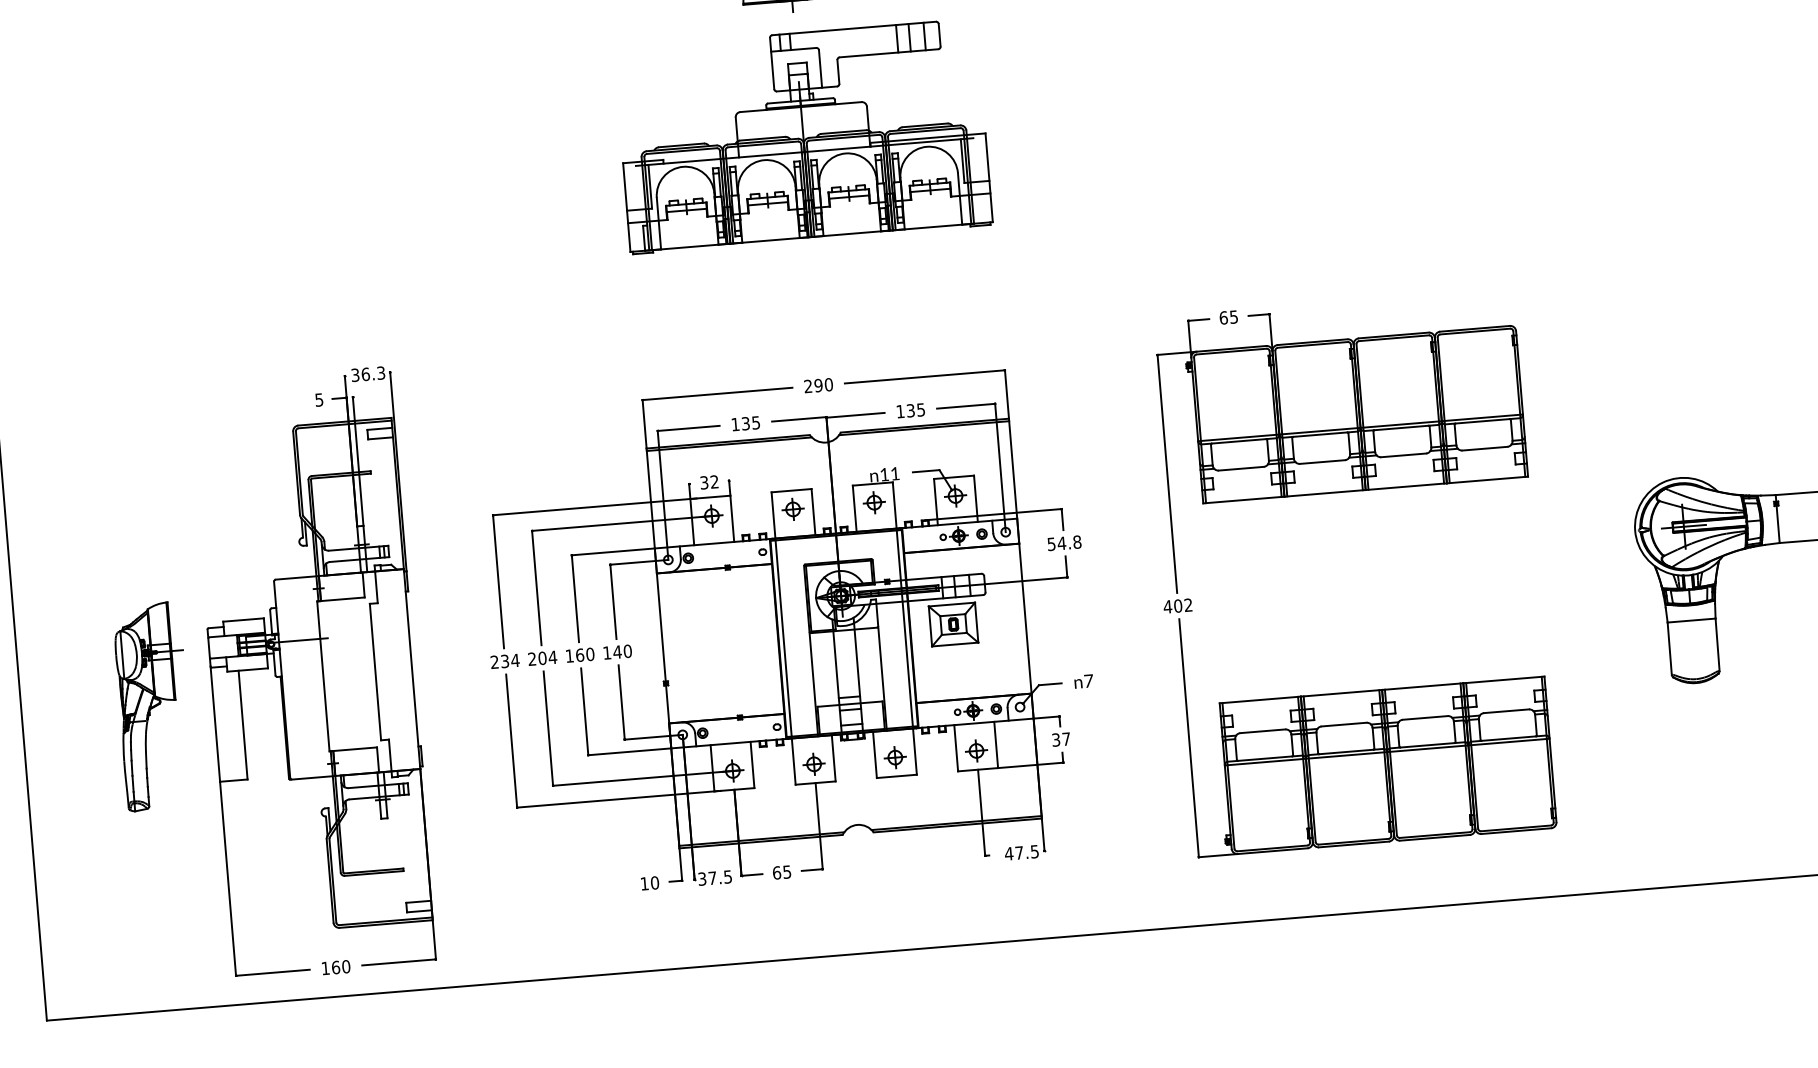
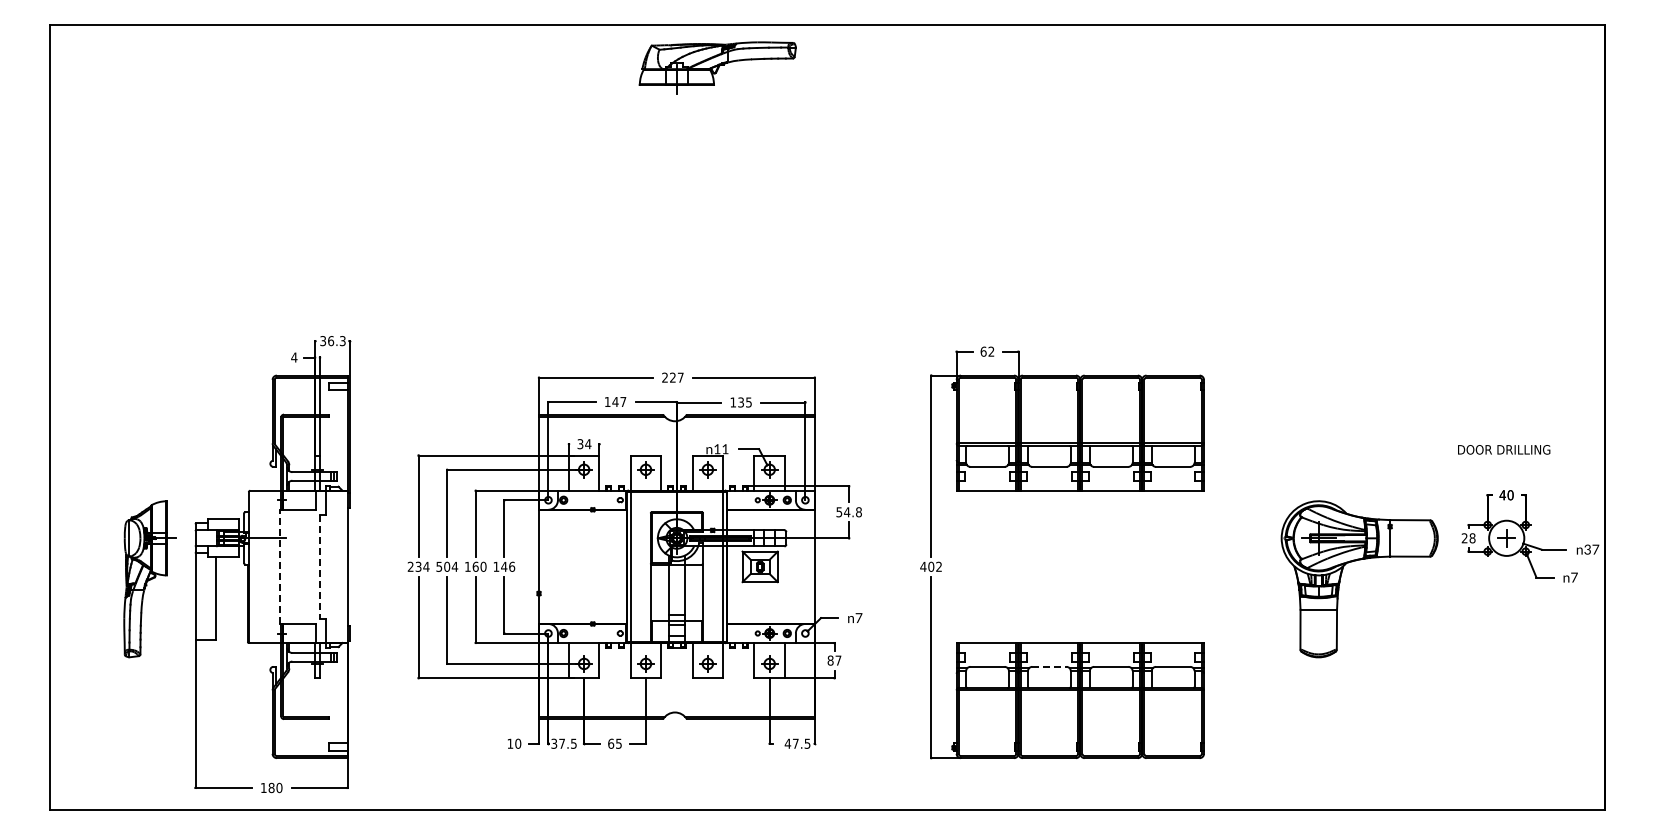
part: (802, 136) -> (676, 188), removed
text: (1234, 316) -> (991, 351), 65 -> 62
text: (823, 384) -> (676, 377), 290 -> 227
text: (319, 399) -> (294, 357), 5 -> 4
text: (750, 422) -> (619, 401), 135 -> 147
text: (714, 482) -> (588, 444), 32 -> 34
text: (628, 650) -> (512, 566), 140 -> 146
text: (532, 658) -> (439, 566), 204 -> 504
line: (374, 671) -> (319, 566), solid -> dashed
line: (323, 675) -> (280, 566), solid -> dashed
line: (1344, 724) -> (1049, 666), solid -> dashed
text: (1055, 739) -> (830, 660), 37 -> 87
text: (335, 966) -> (271, 787), 160 -> 180

